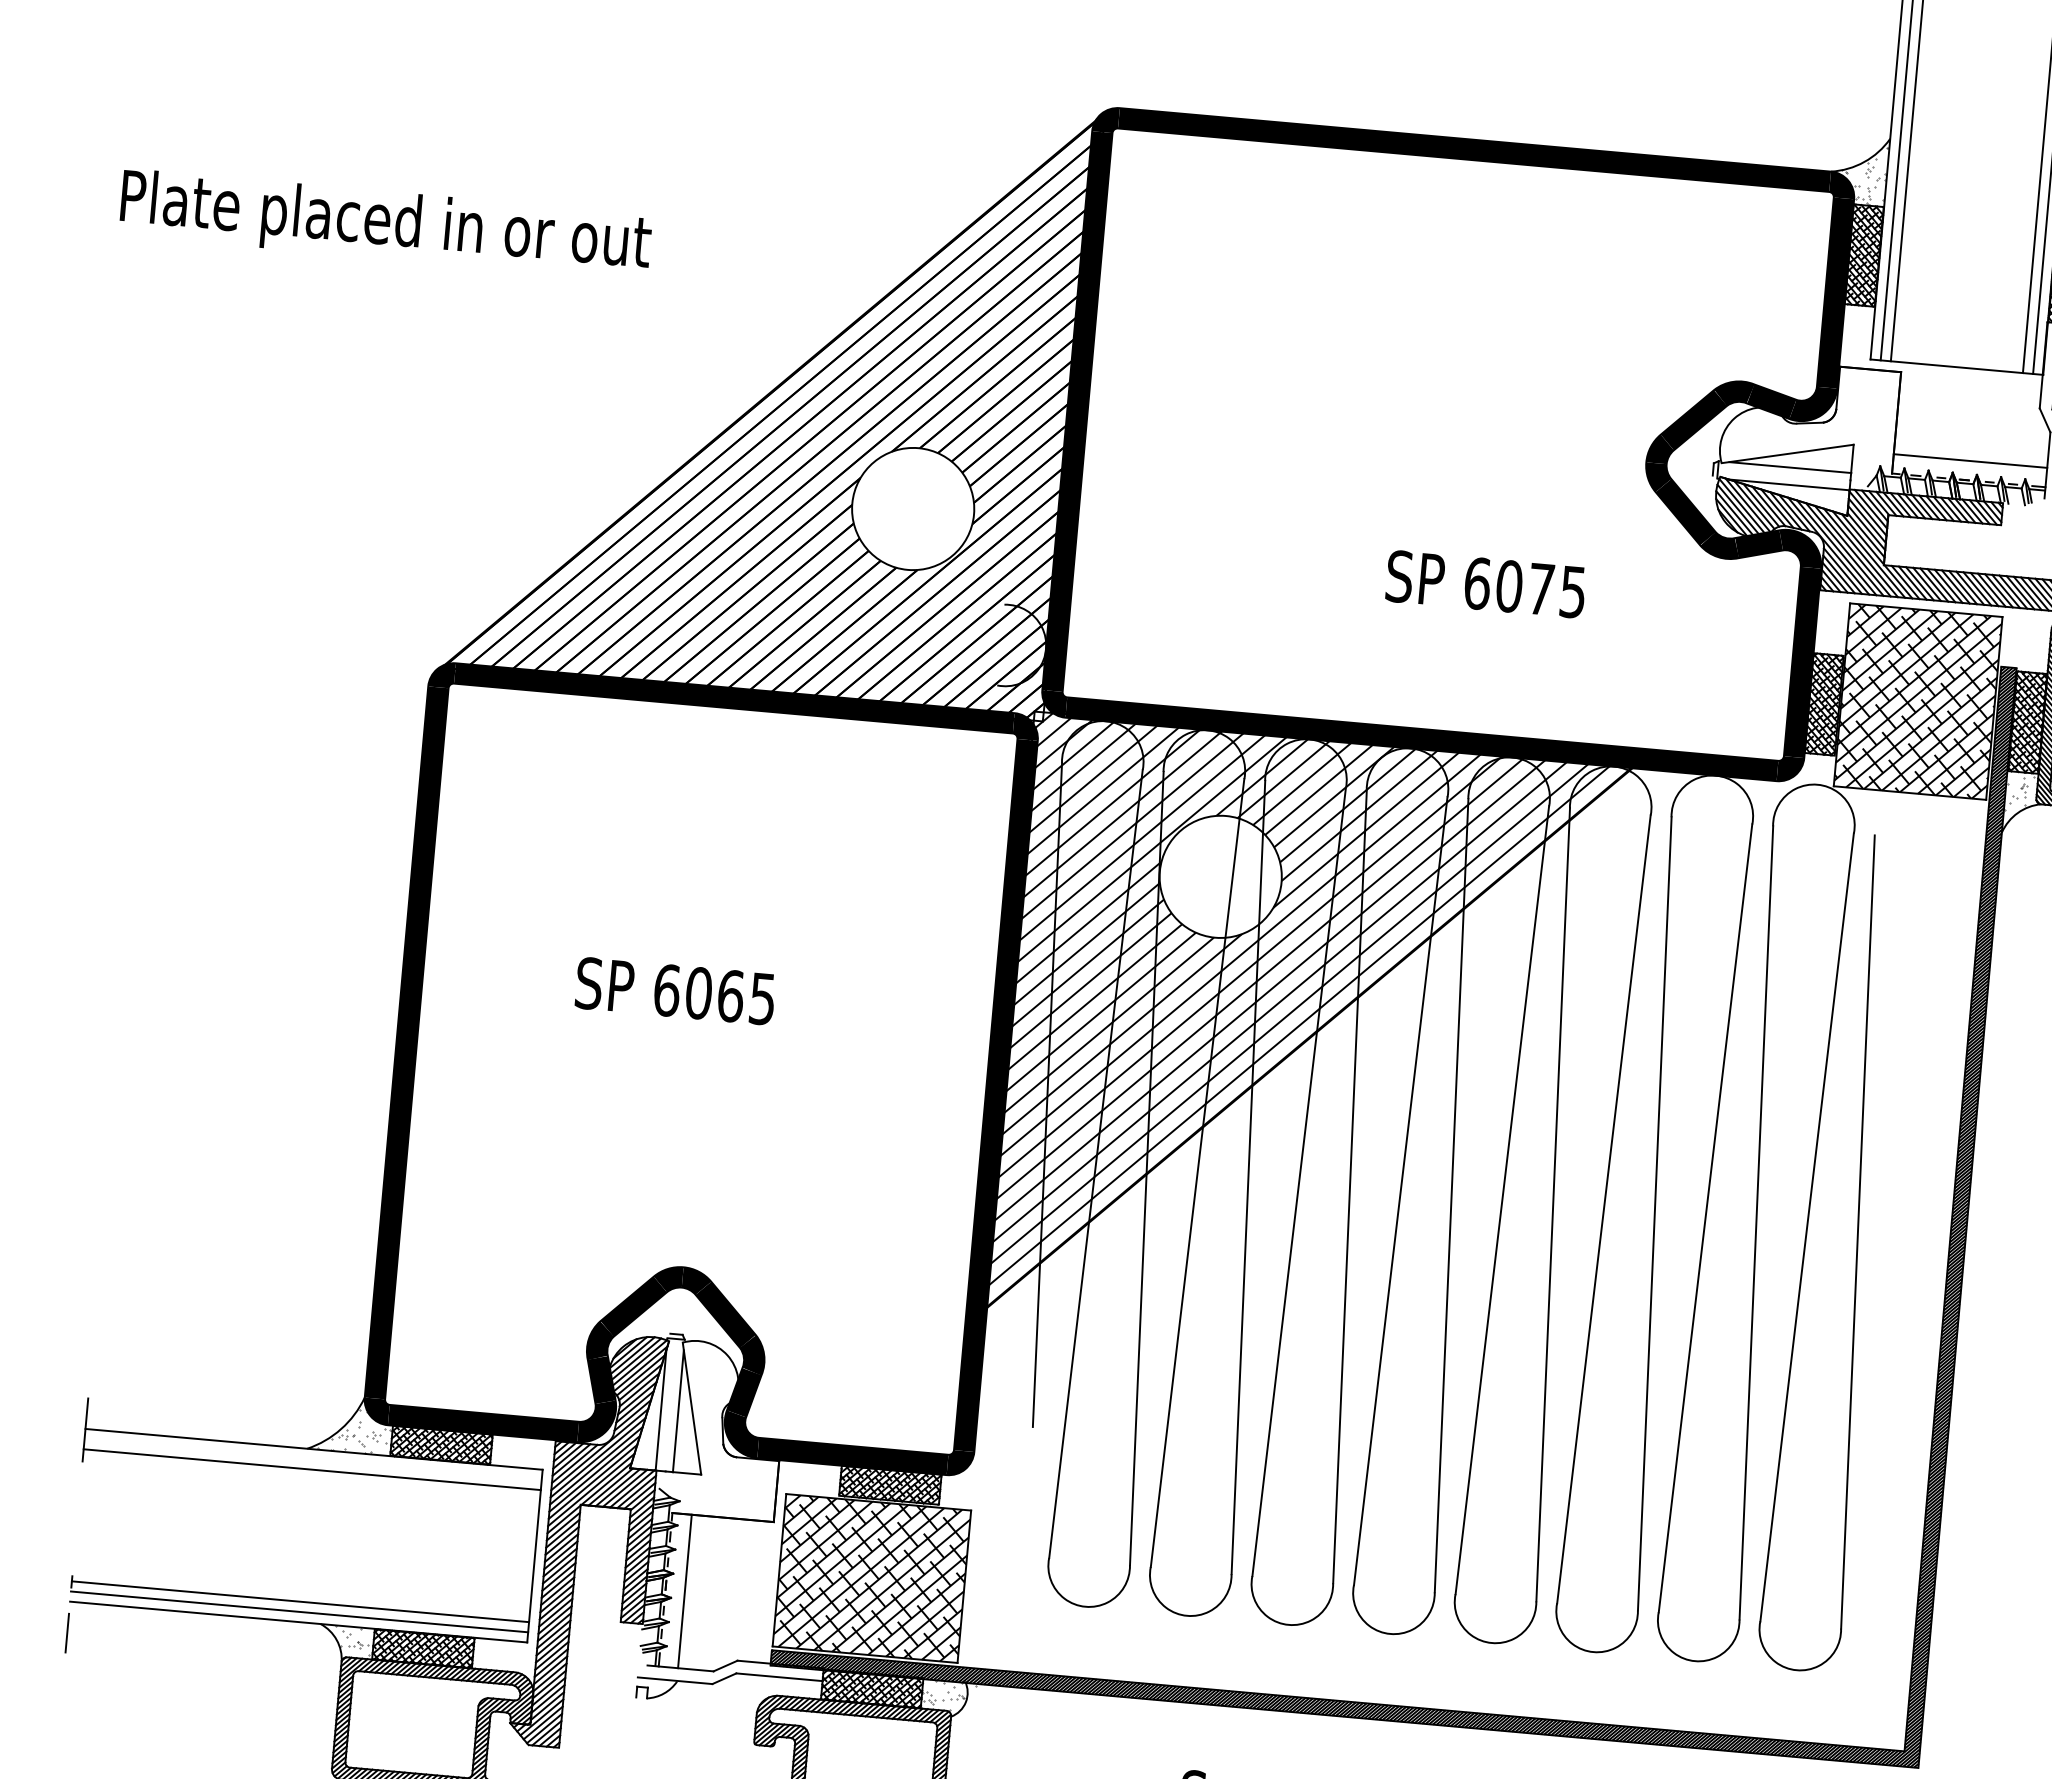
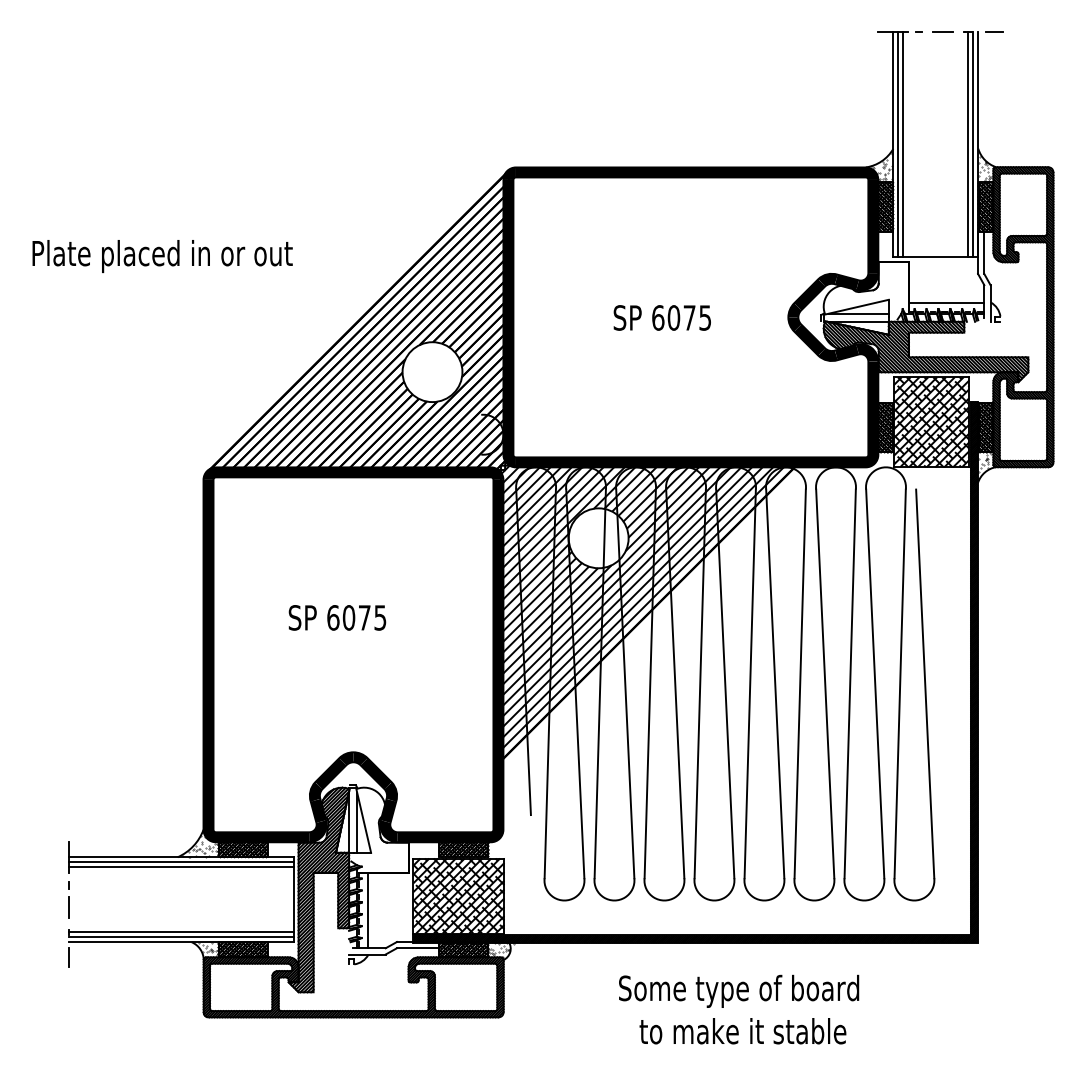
text: (1484, 583) -> (661, 317), moved
text: (730, 995) -> (364, 617), 6065 -> 6075
line: (312, 1459) -> (180, 862), added
line: (77, 1514) -> (68, 899), added

